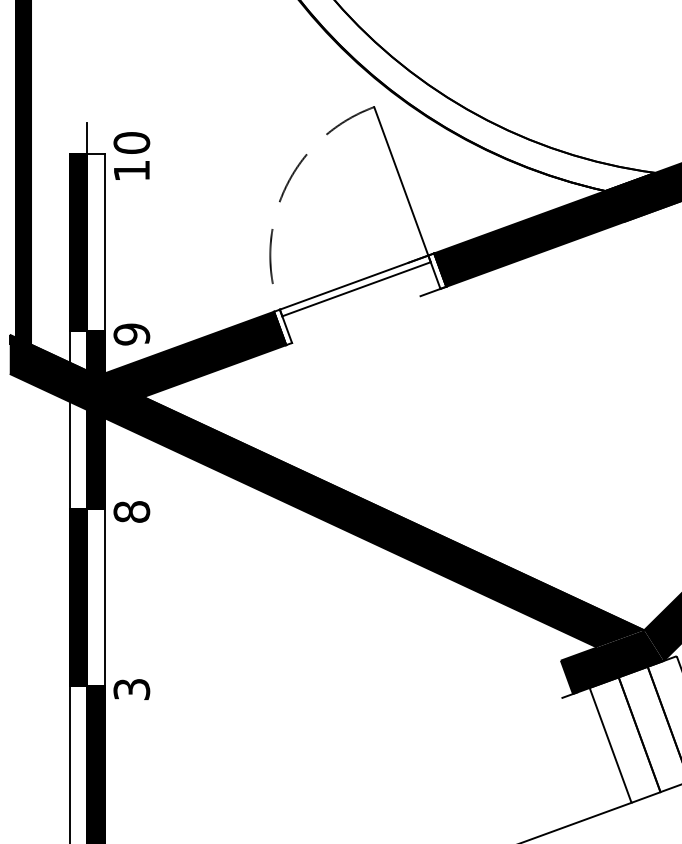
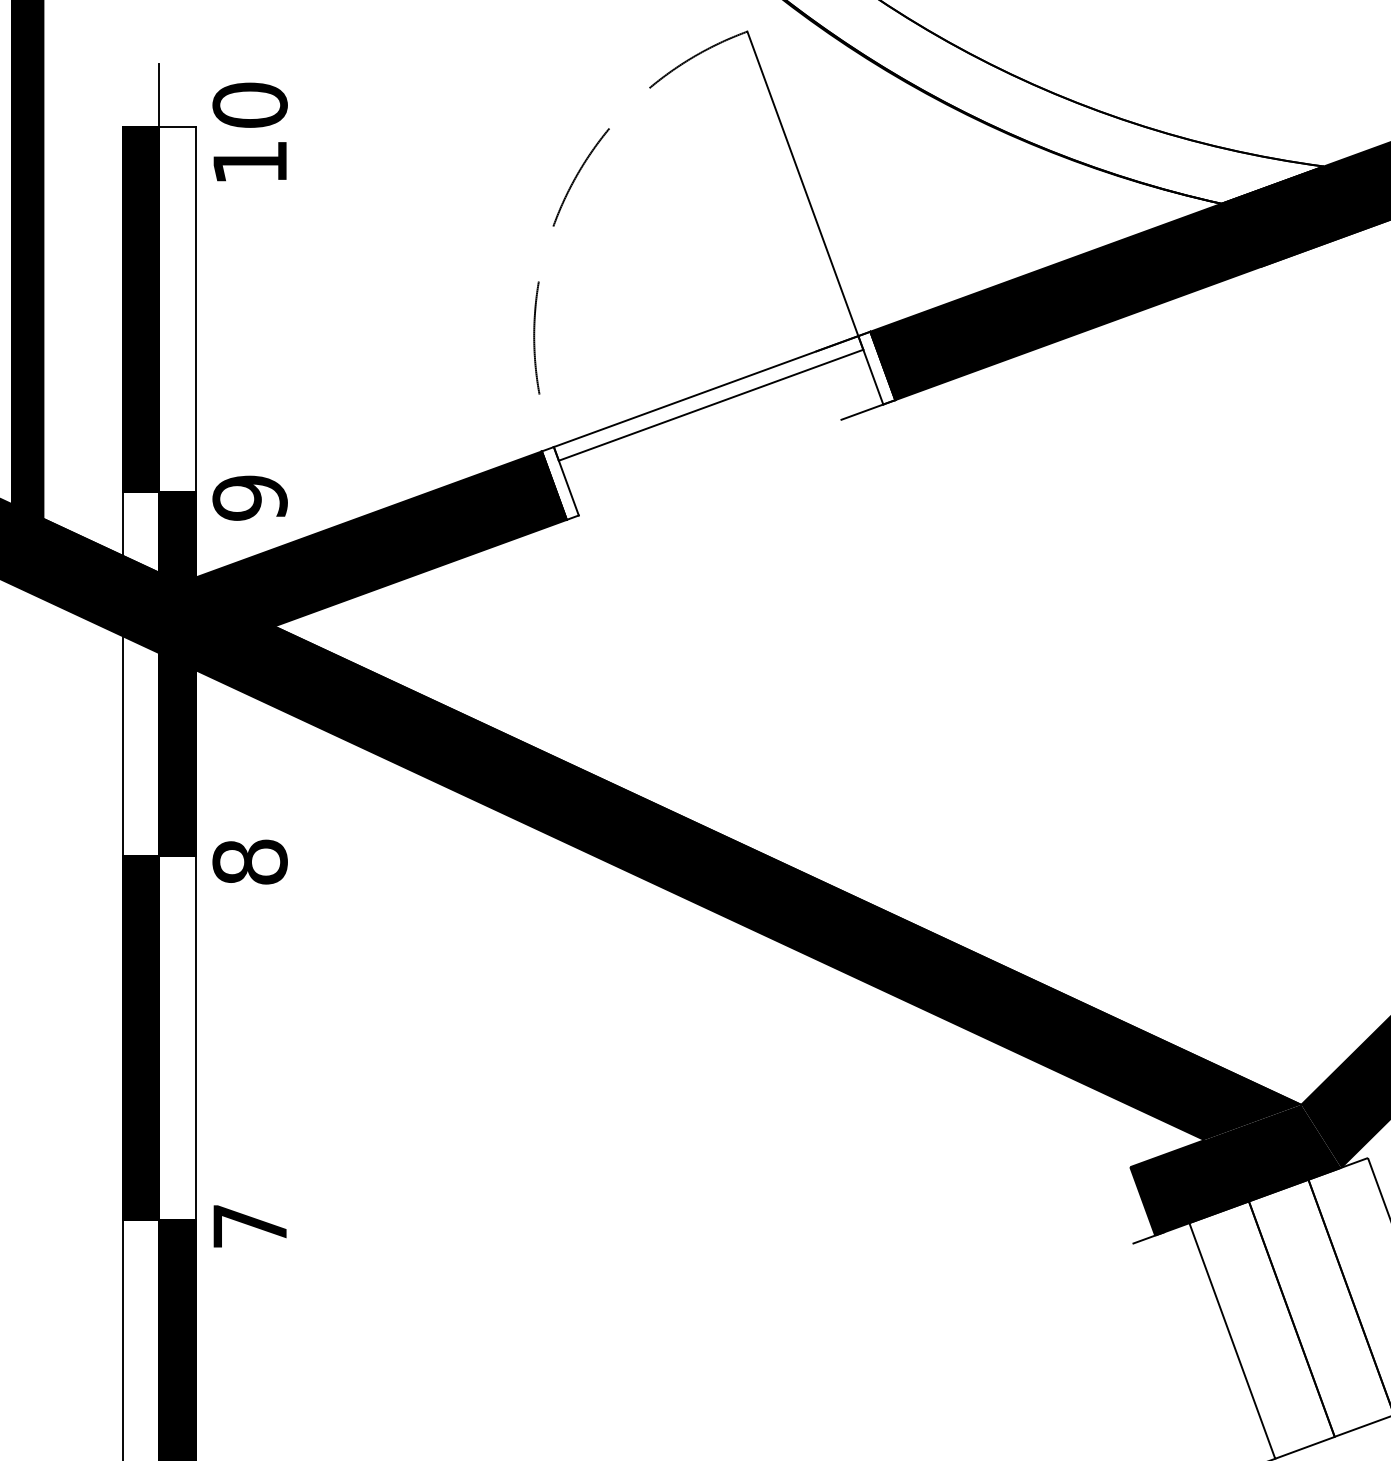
text: (131, 689) -> (249, 1226), 3 -> 7

